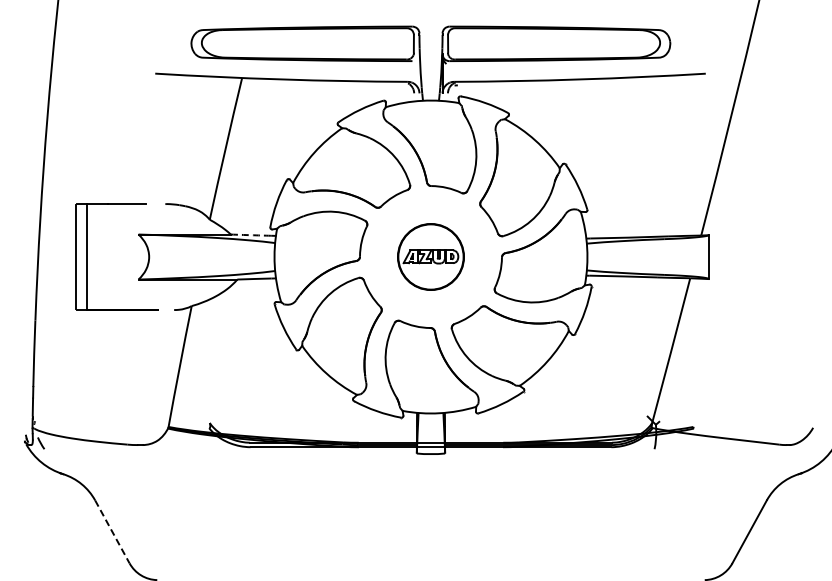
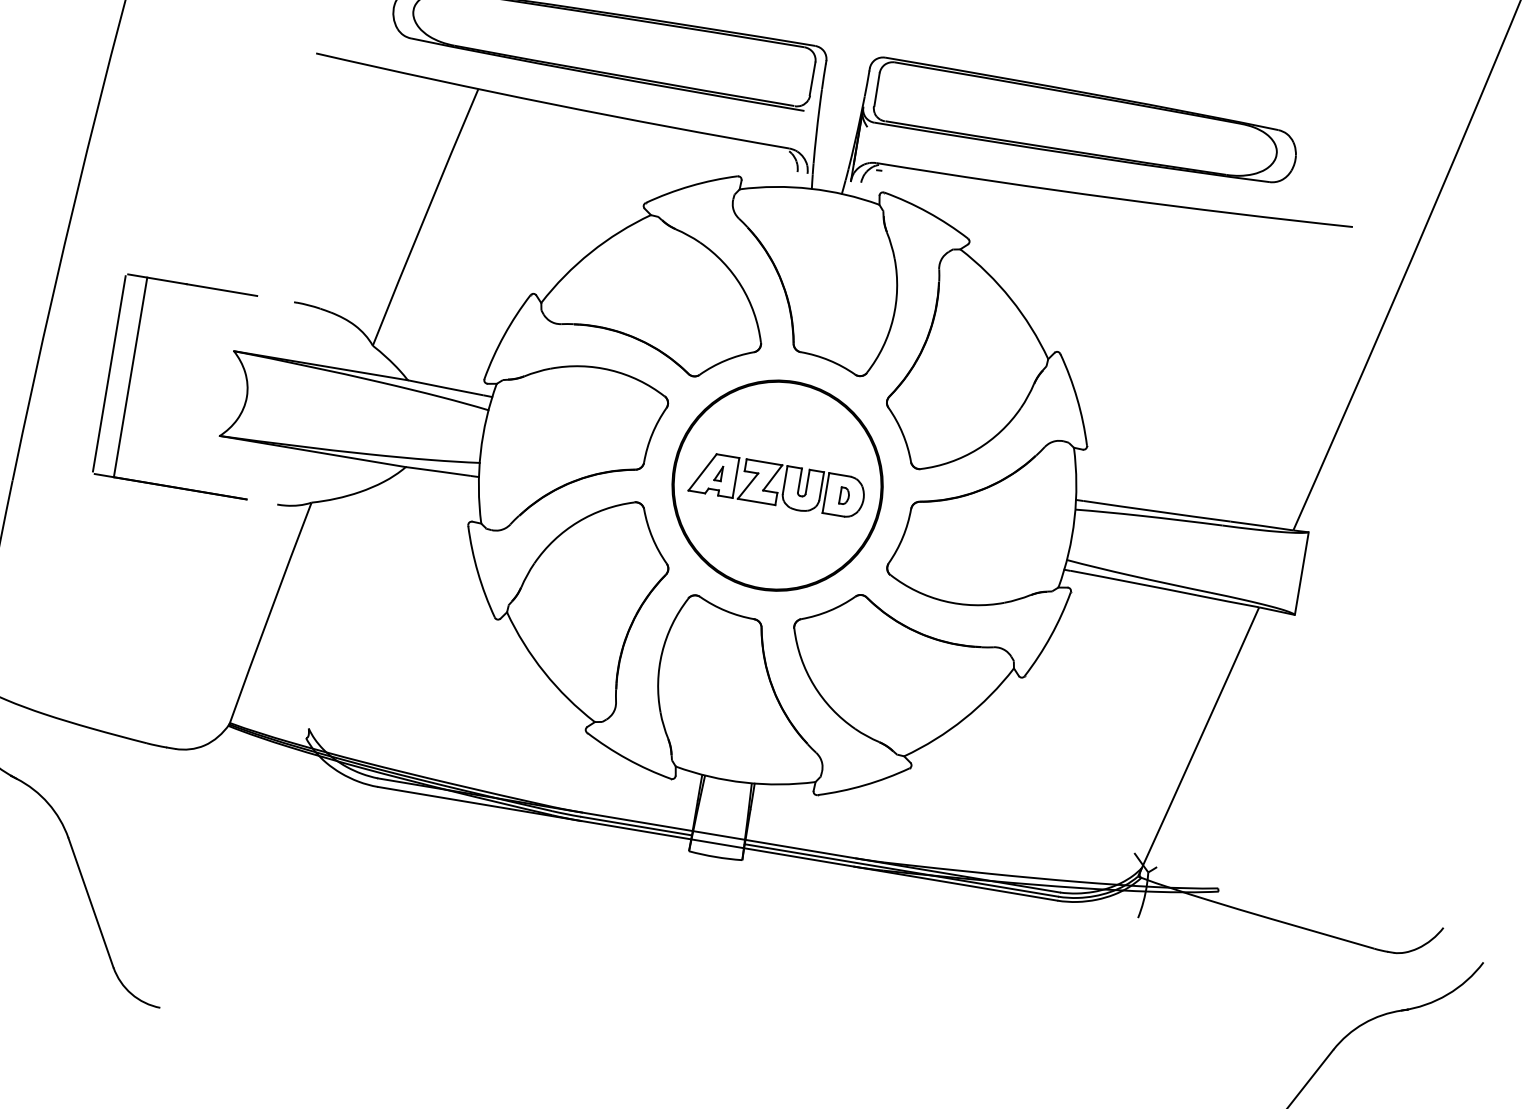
arc: (251, 235) -> (446, 388), dashed -> solid
part: (430, 256) -> (776, 484), size x1.67
line: (112, 531) -> (91, 902), dashed -> solid

